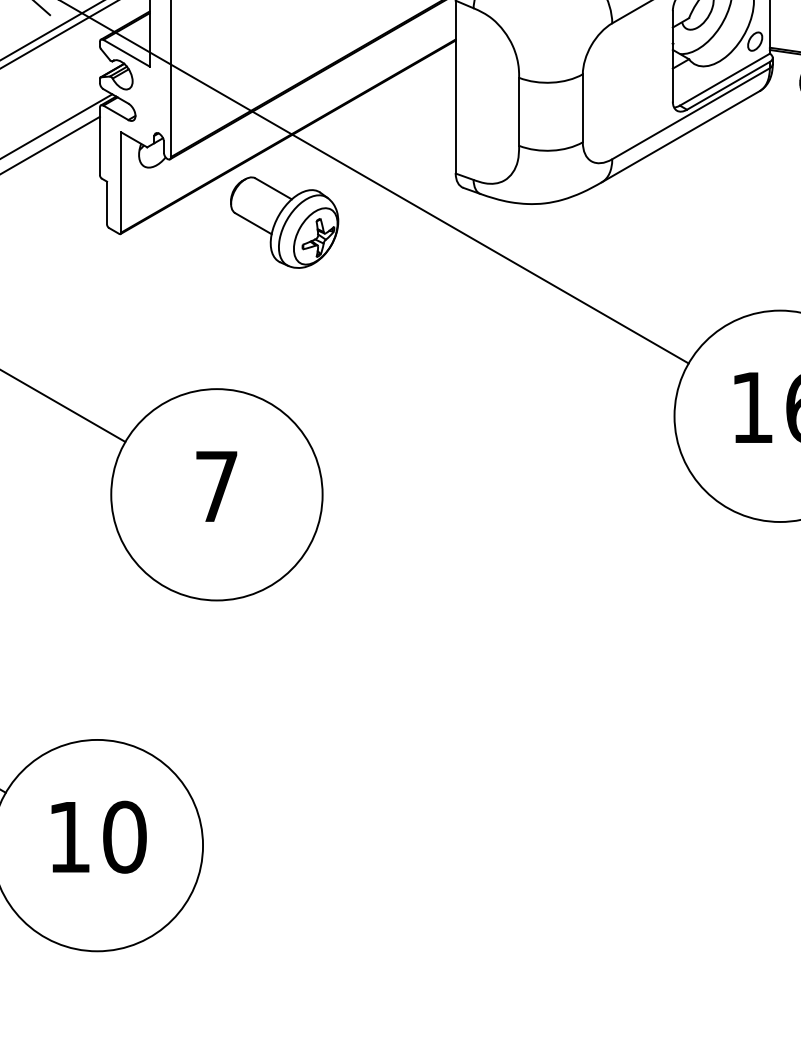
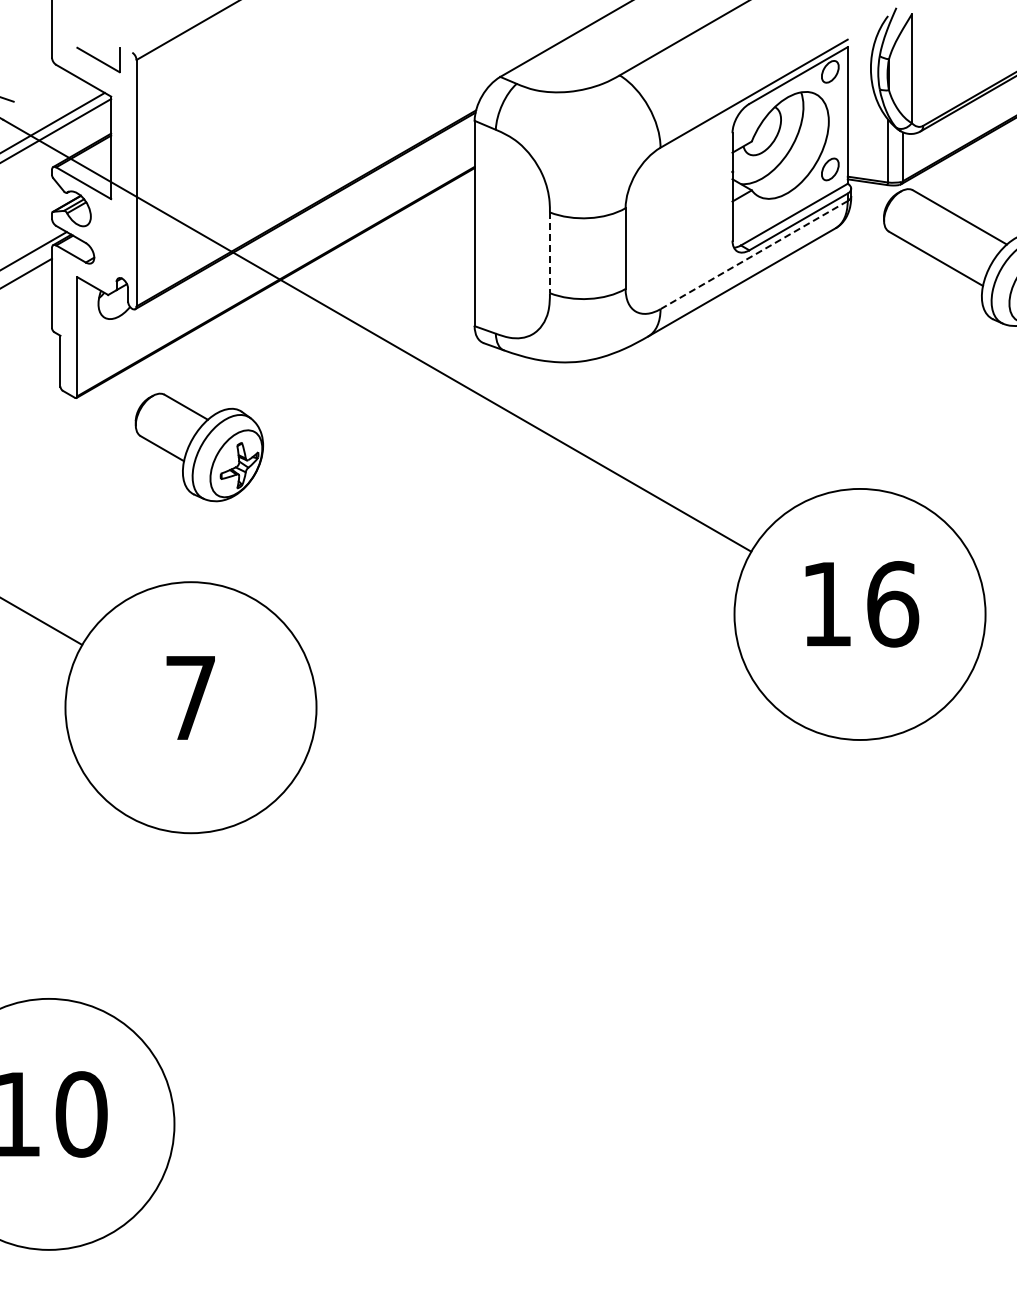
line: (518, 112) -> (549, 253), solid -> dashed
line: (690, 114) -> (753, 255), solid -> dashed
part: (283, 222) -> (198, 447), moved

